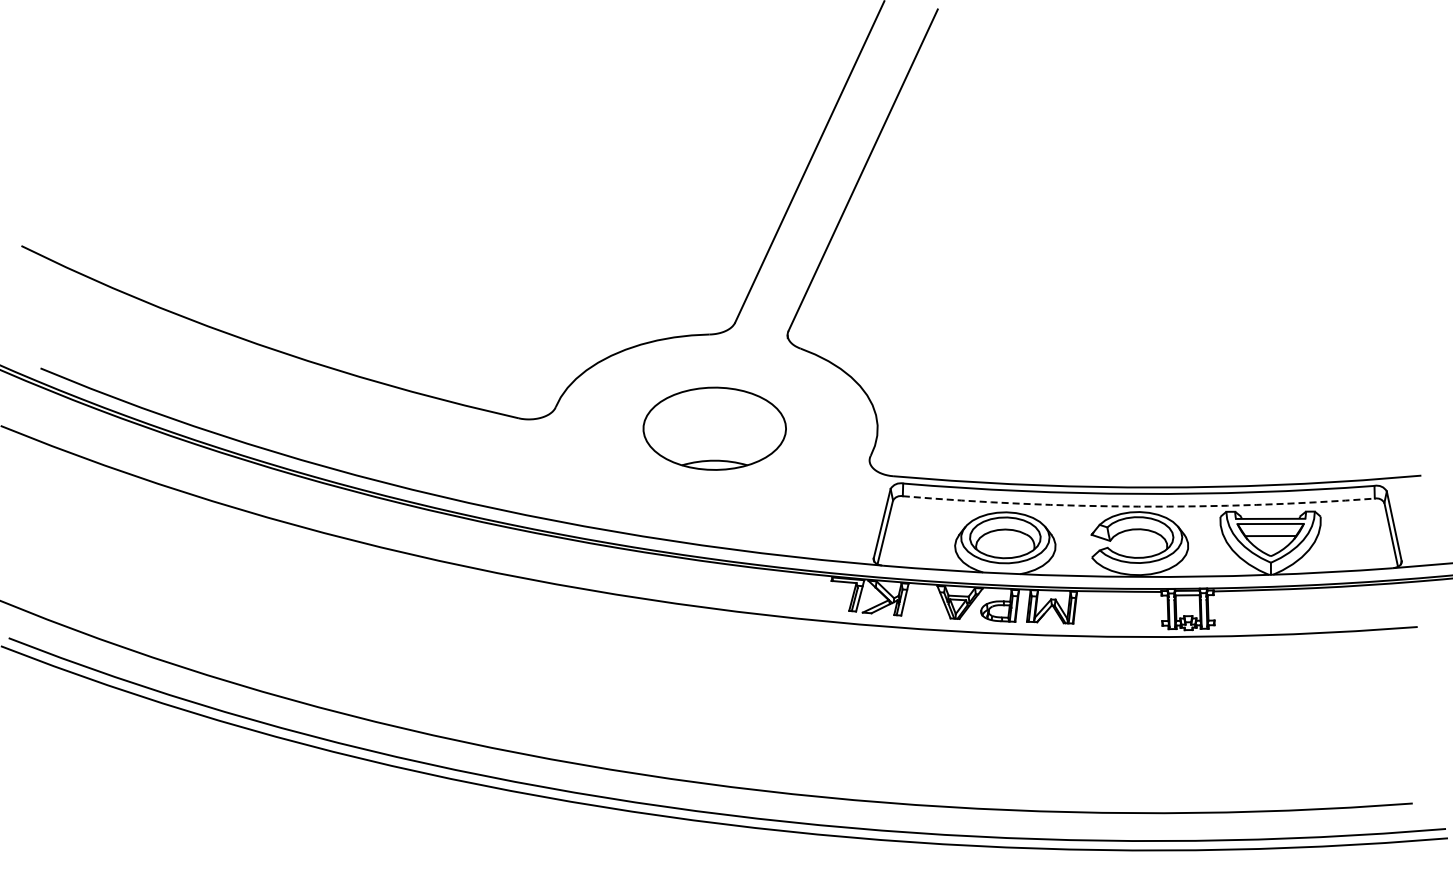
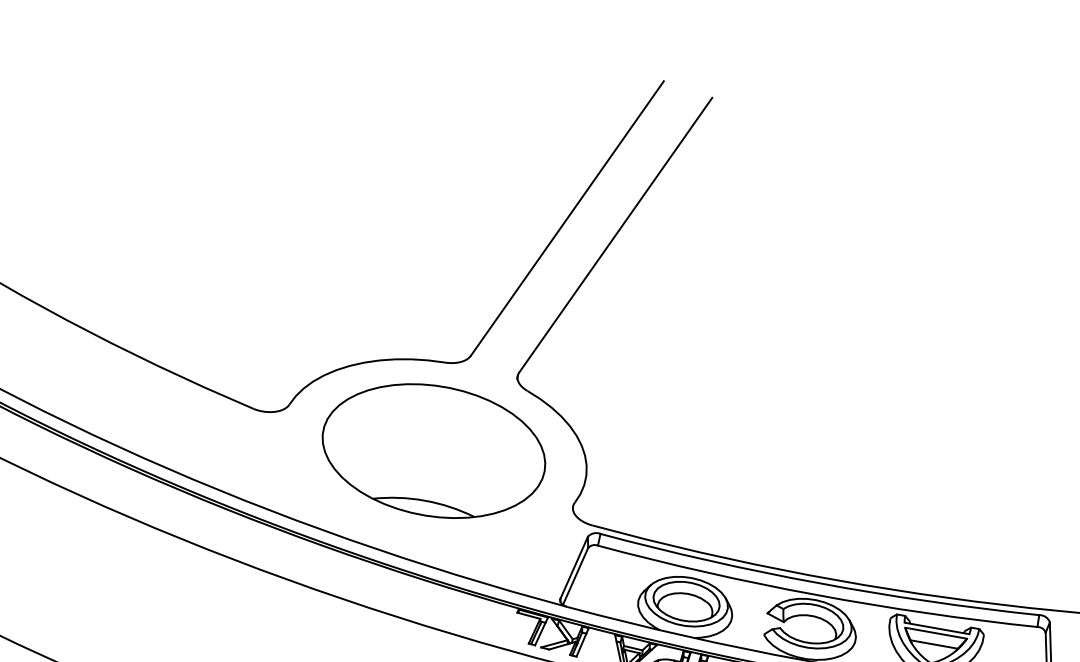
part: (714, 428) -> (433, 450), size x1.67
arc: (1138, 506) -> (815, 594), dashed -> solid

